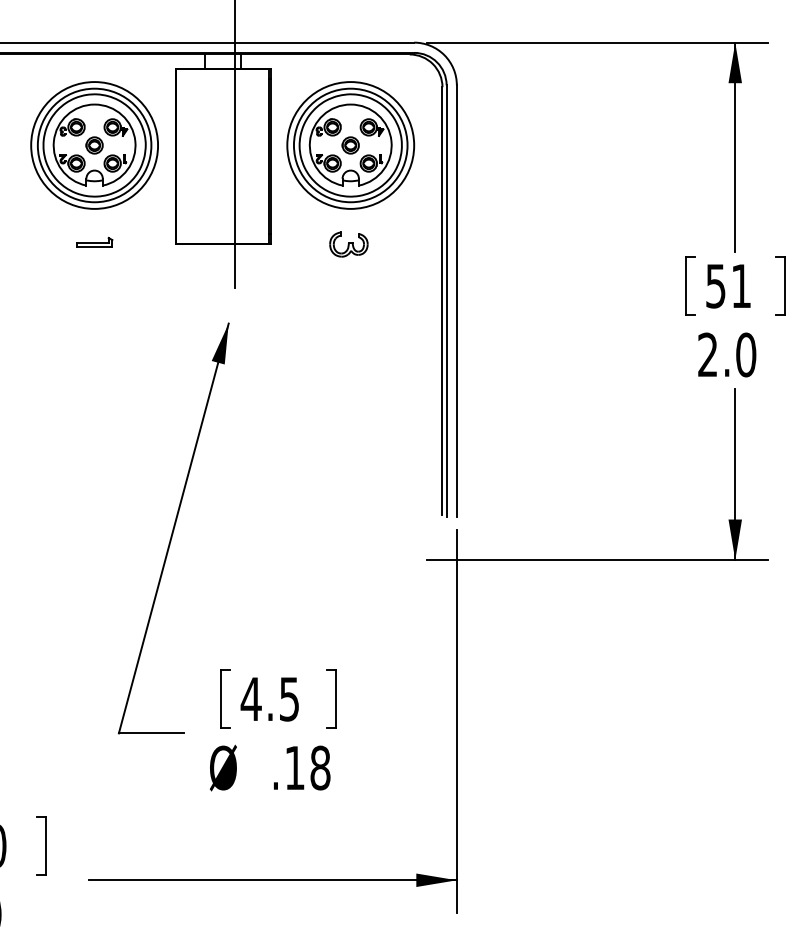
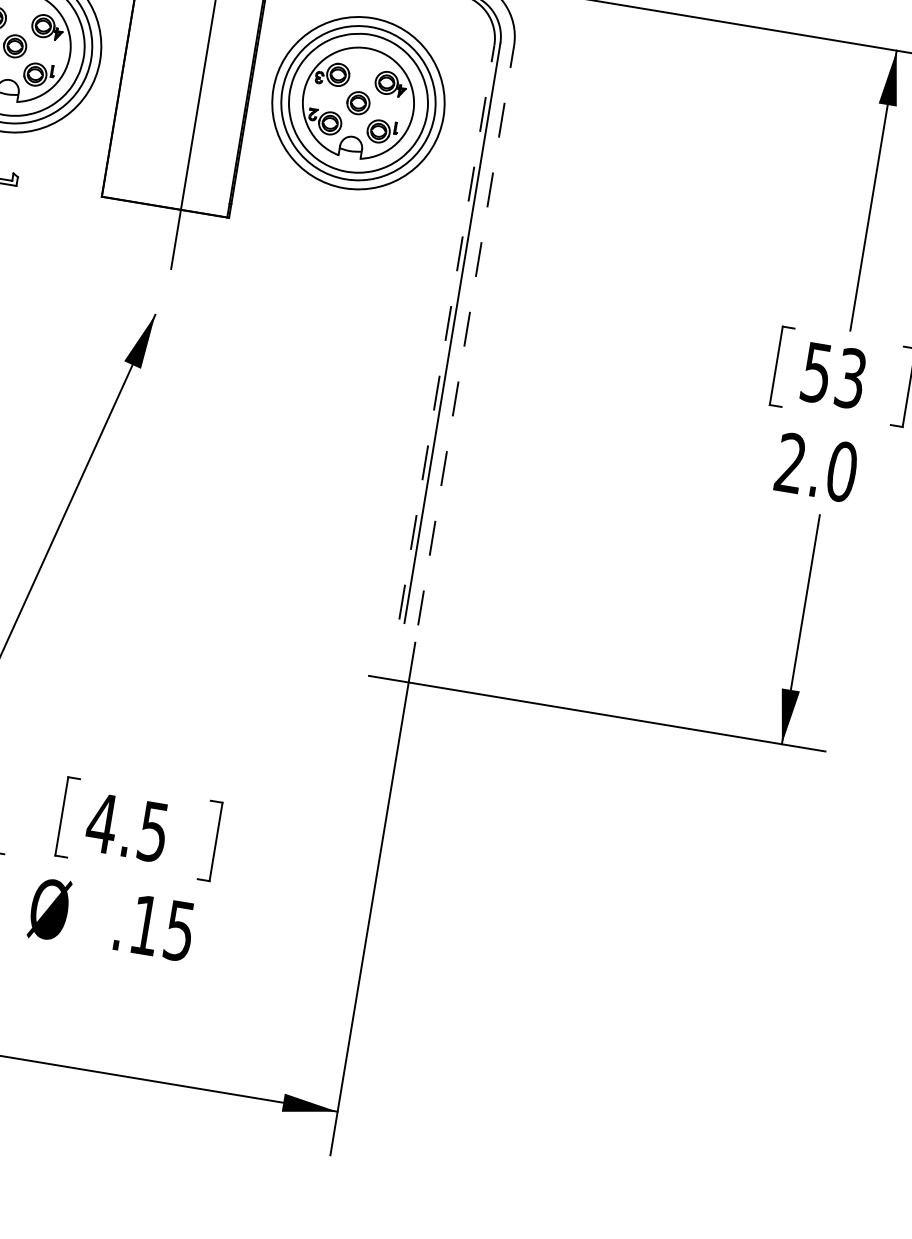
part: (348, 244) -> (333, 235), removed
text: (740, 285) -> (849, 377), 51 -> 53
line: (442, 300) -> (447, 331), solid -> dashed
line: (456, 300) -> (465, 334), solid -> dashed
text: (320, 767) -> (179, 930), .18 -> .15

